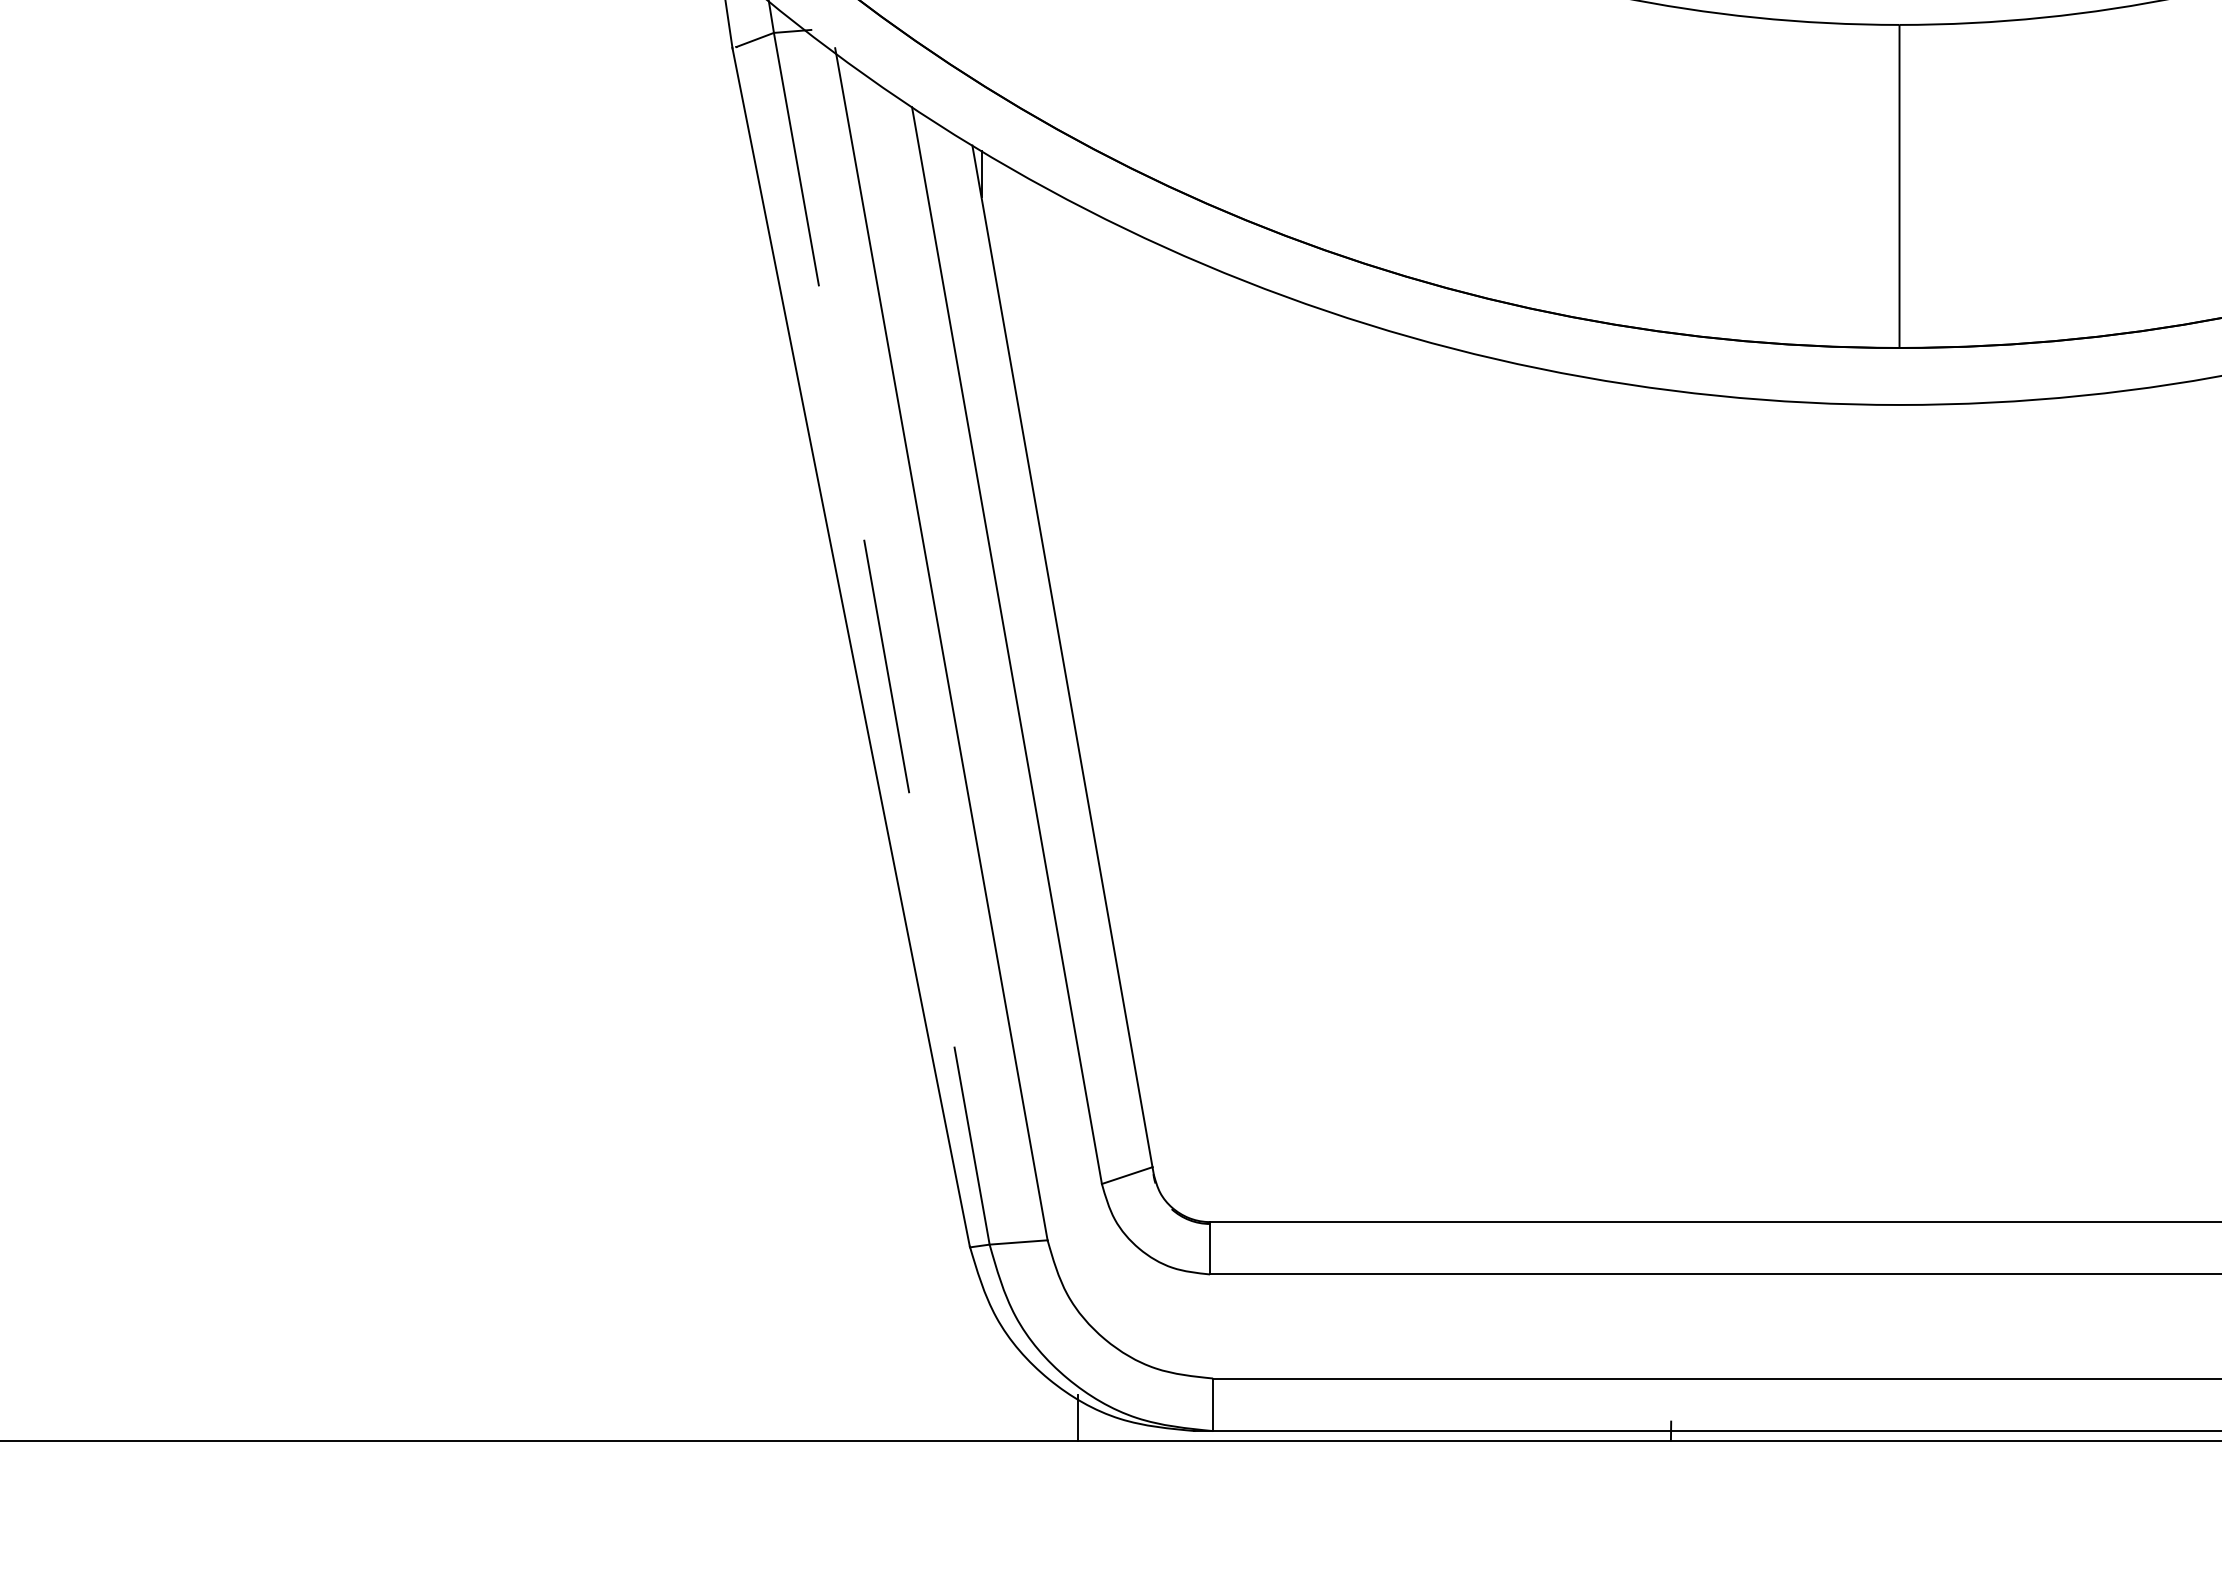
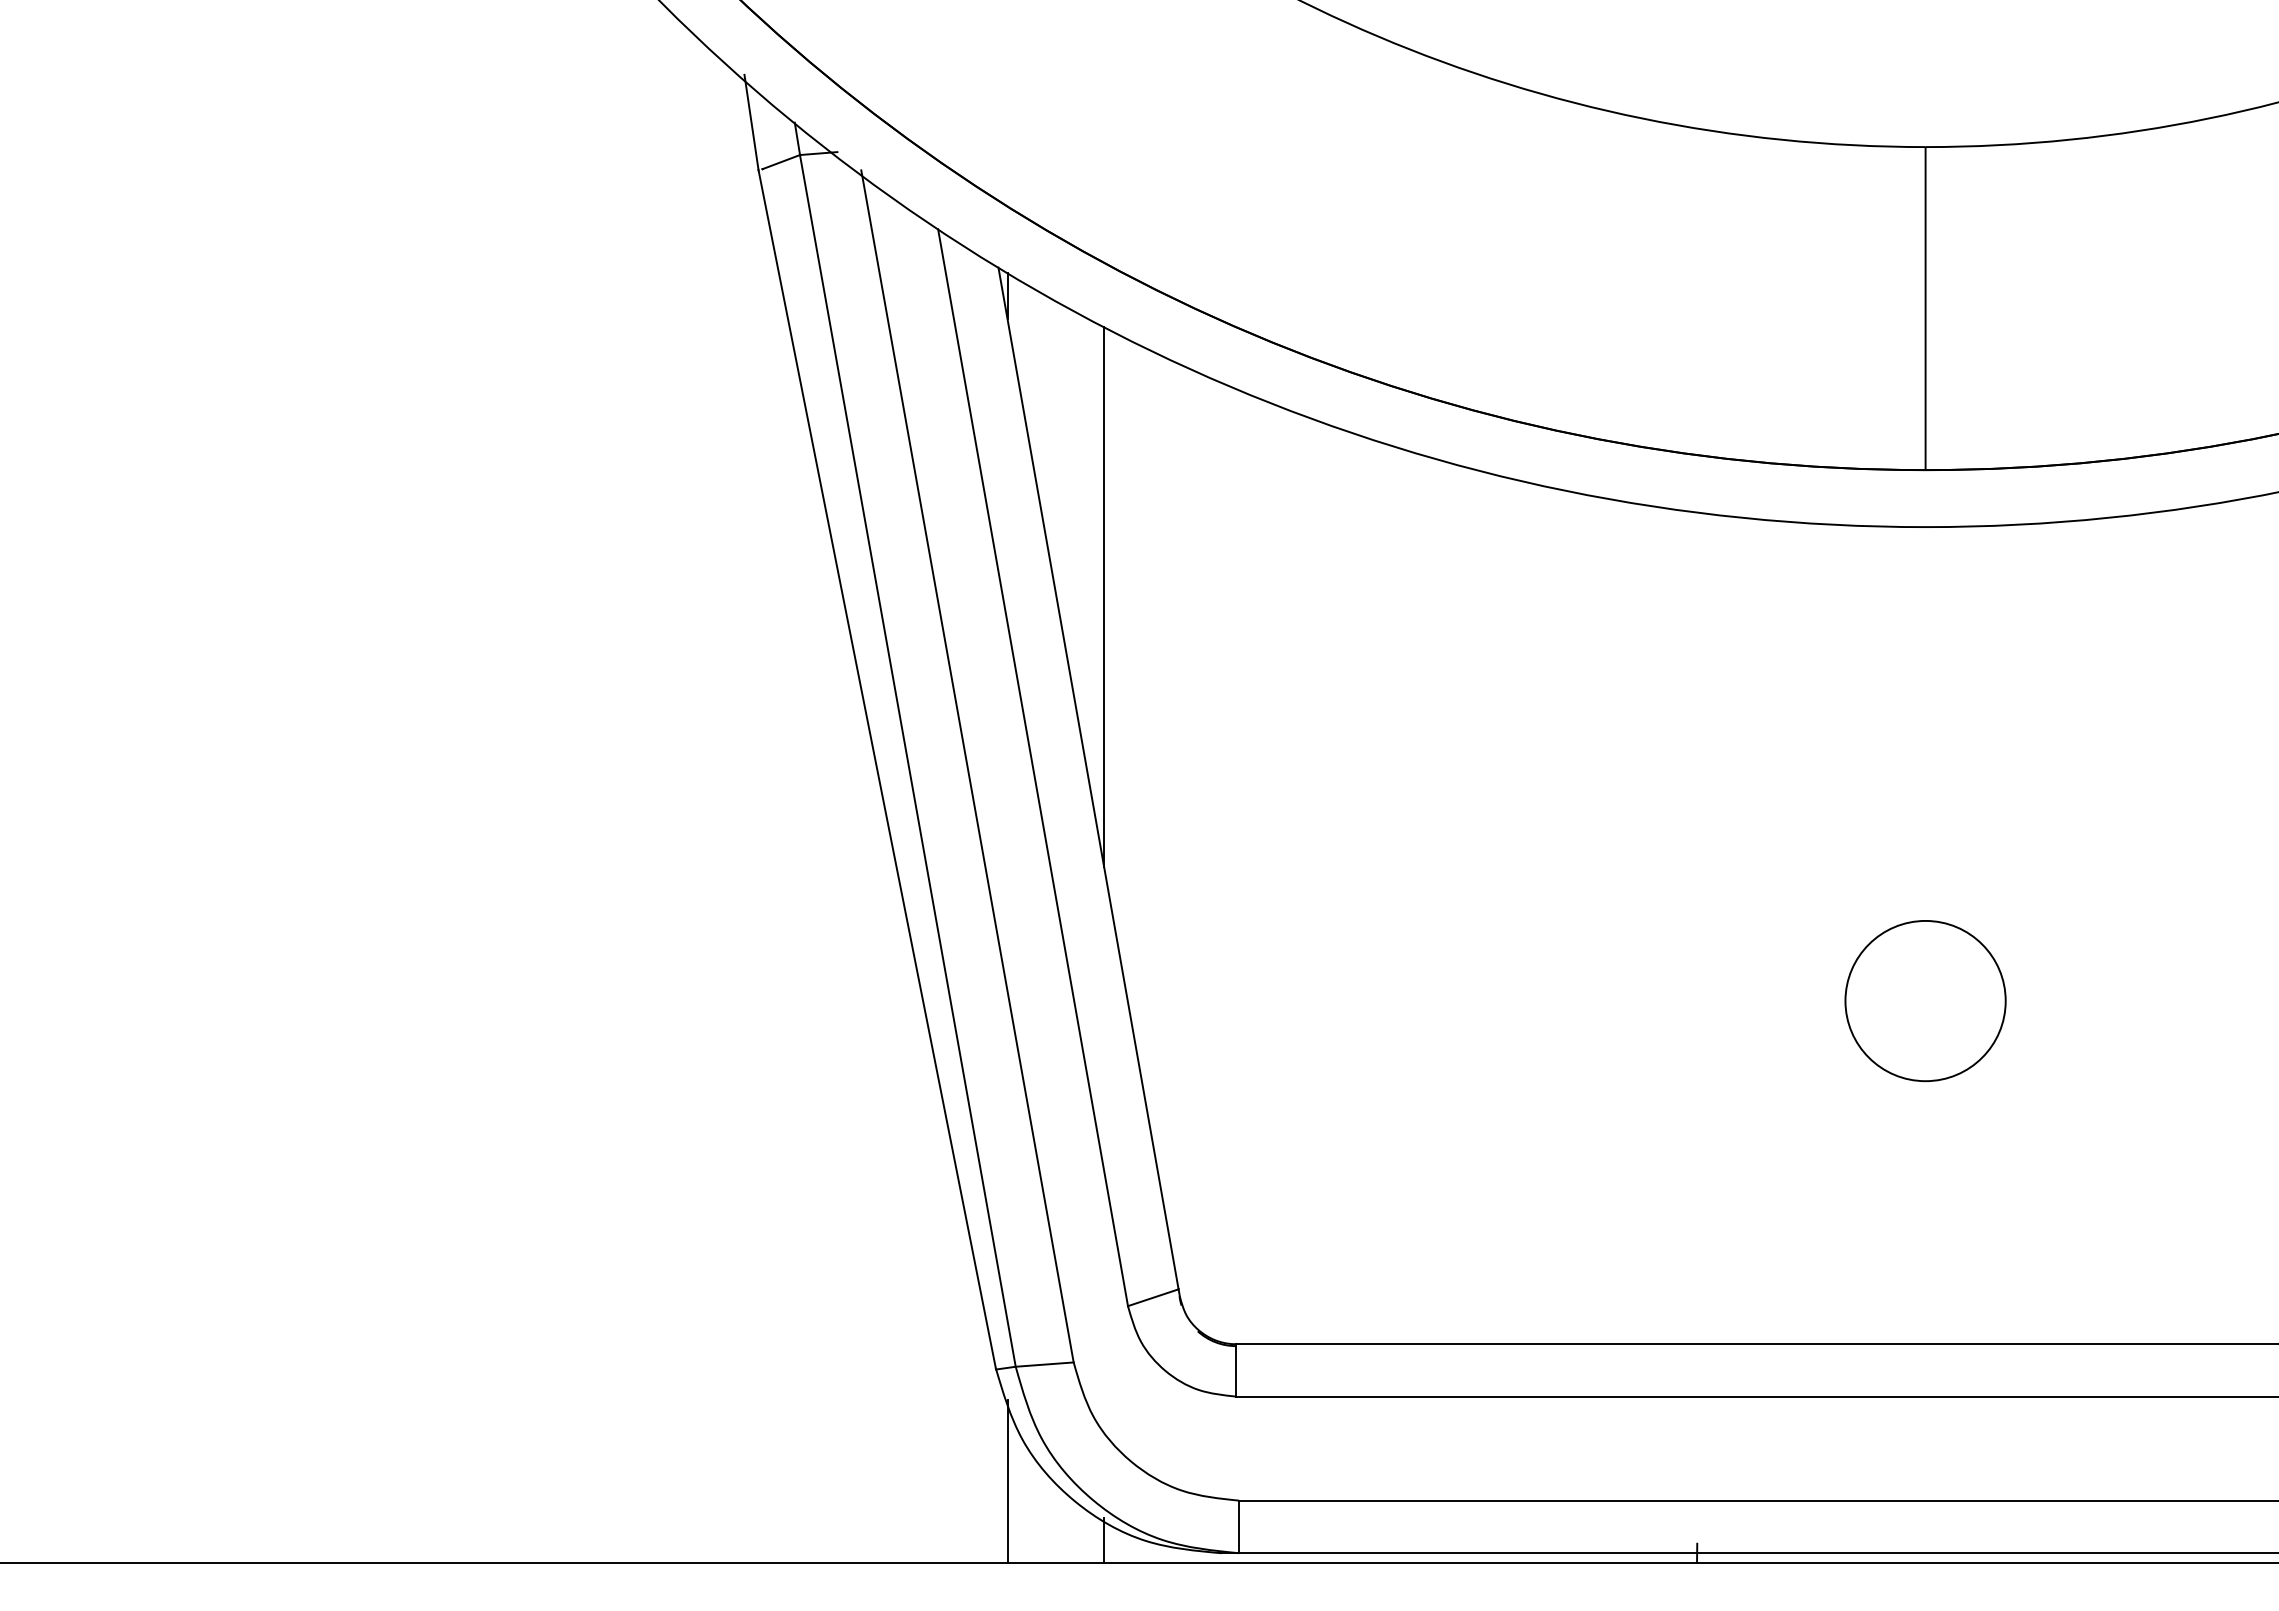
line: (1078, 474) -> (1104, 596), added
line: (881, 639) -> (907, 761), dashed -> solid
circle: (1899, 879) -> (1925, 1001), added
line: (981, 1358) -> (1007, 1480), added

